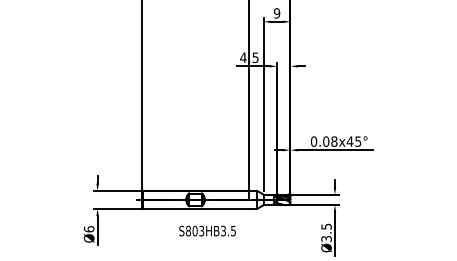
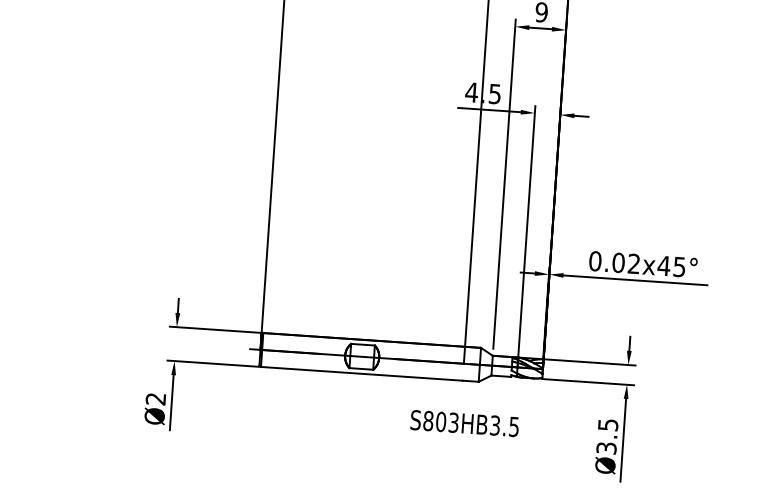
text: (334, 141) -> (634, 263), 0.08x45° -> 0.02x45°
text: (88, 229) -> (154, 399), Ø6 -> Ø2
text: (207, 230) -> (464, 422), moved

